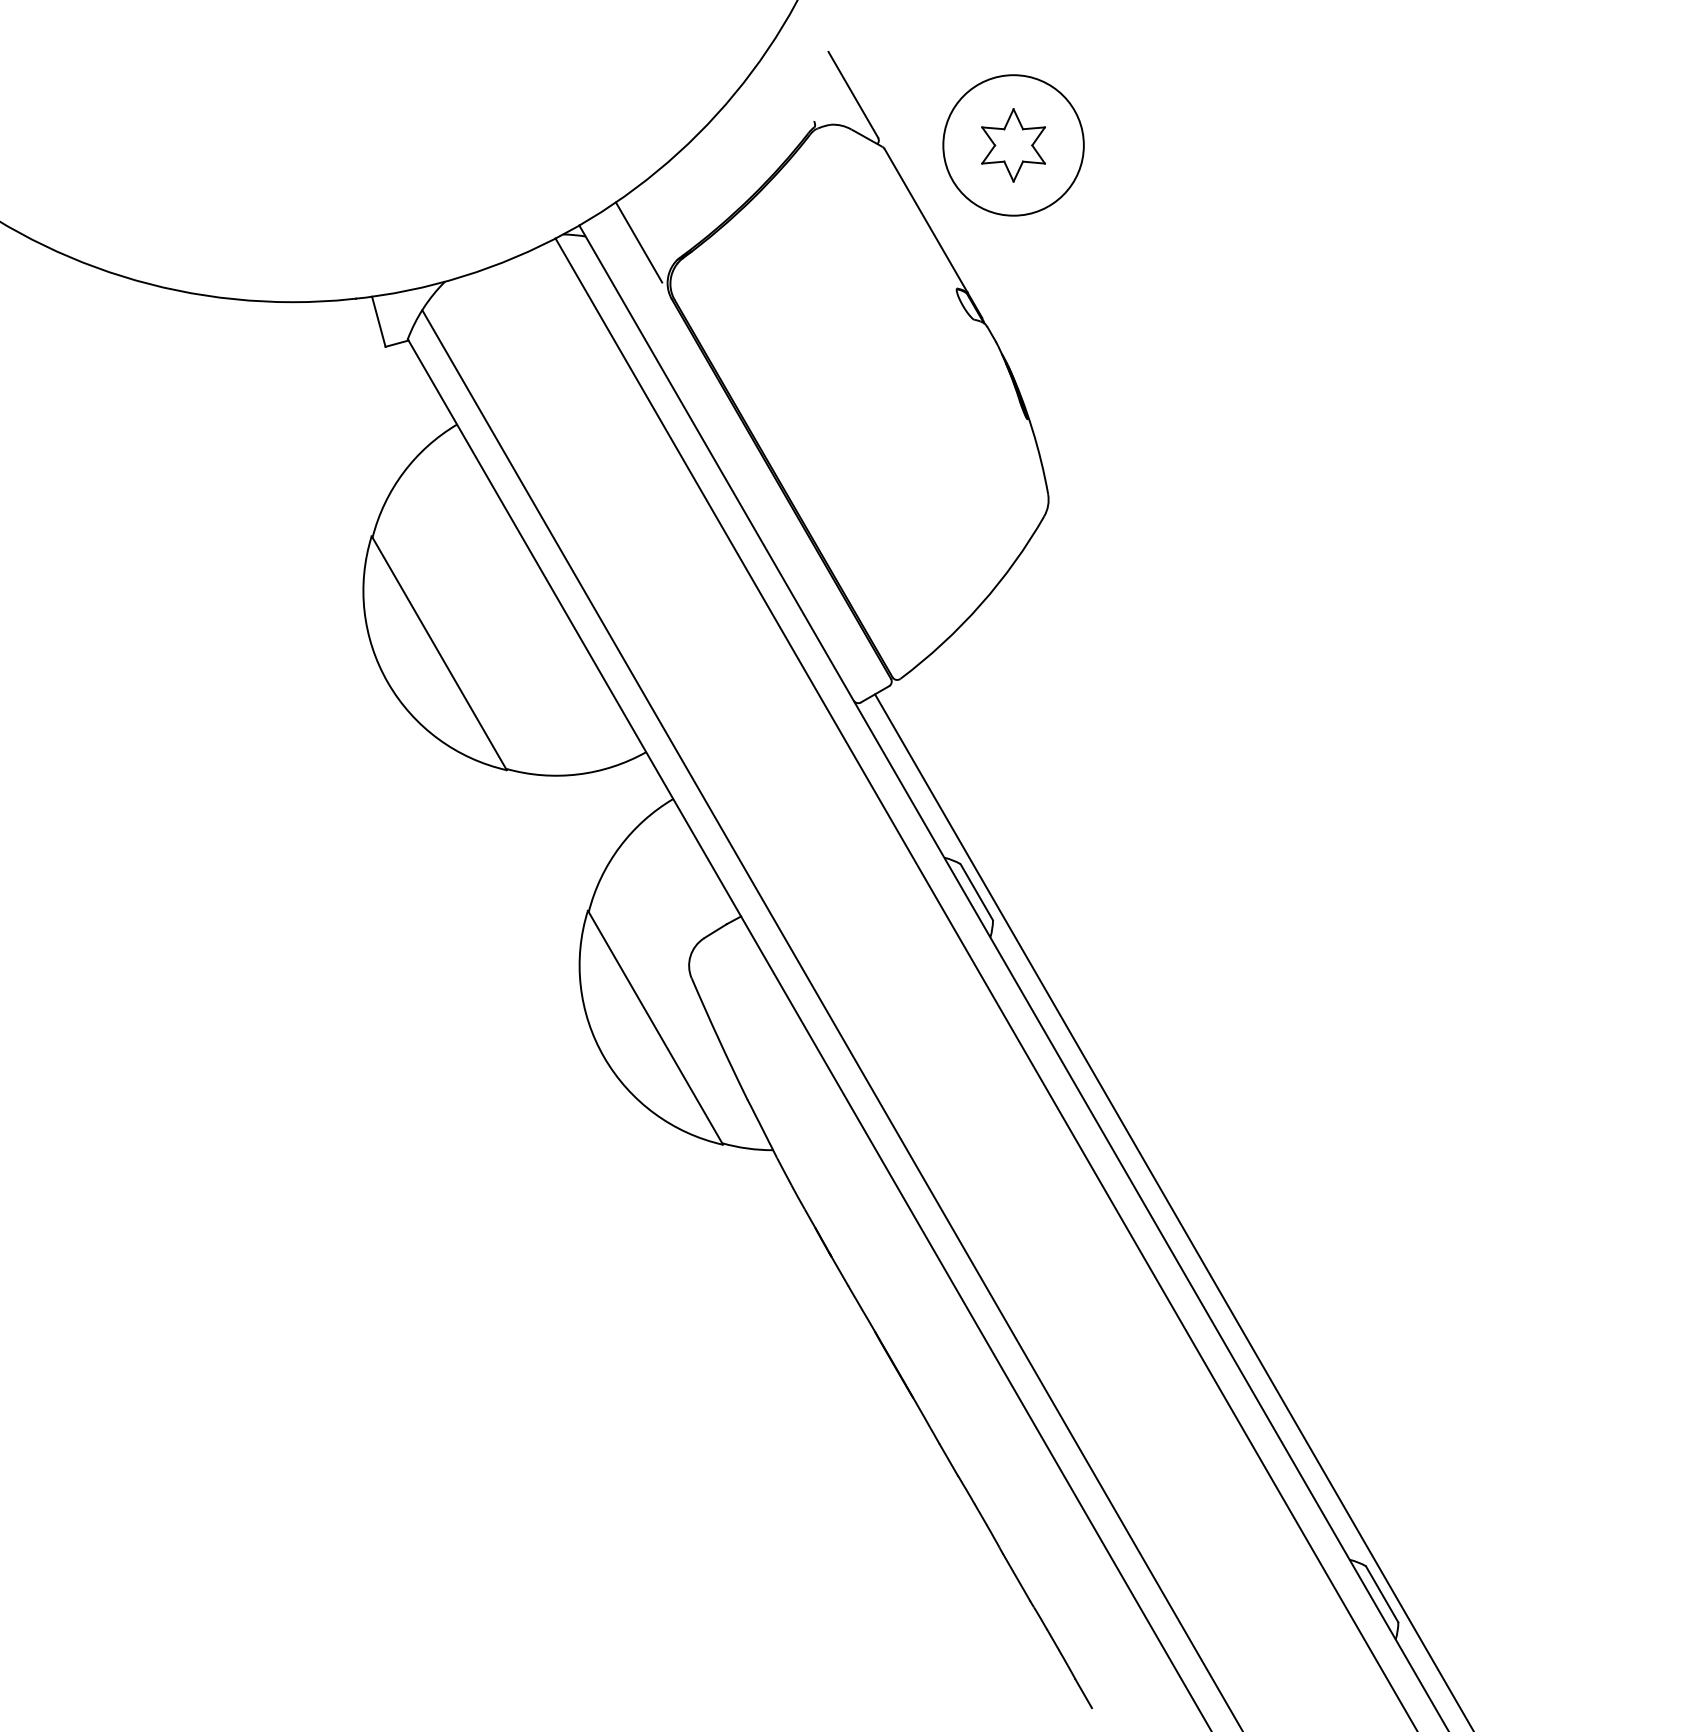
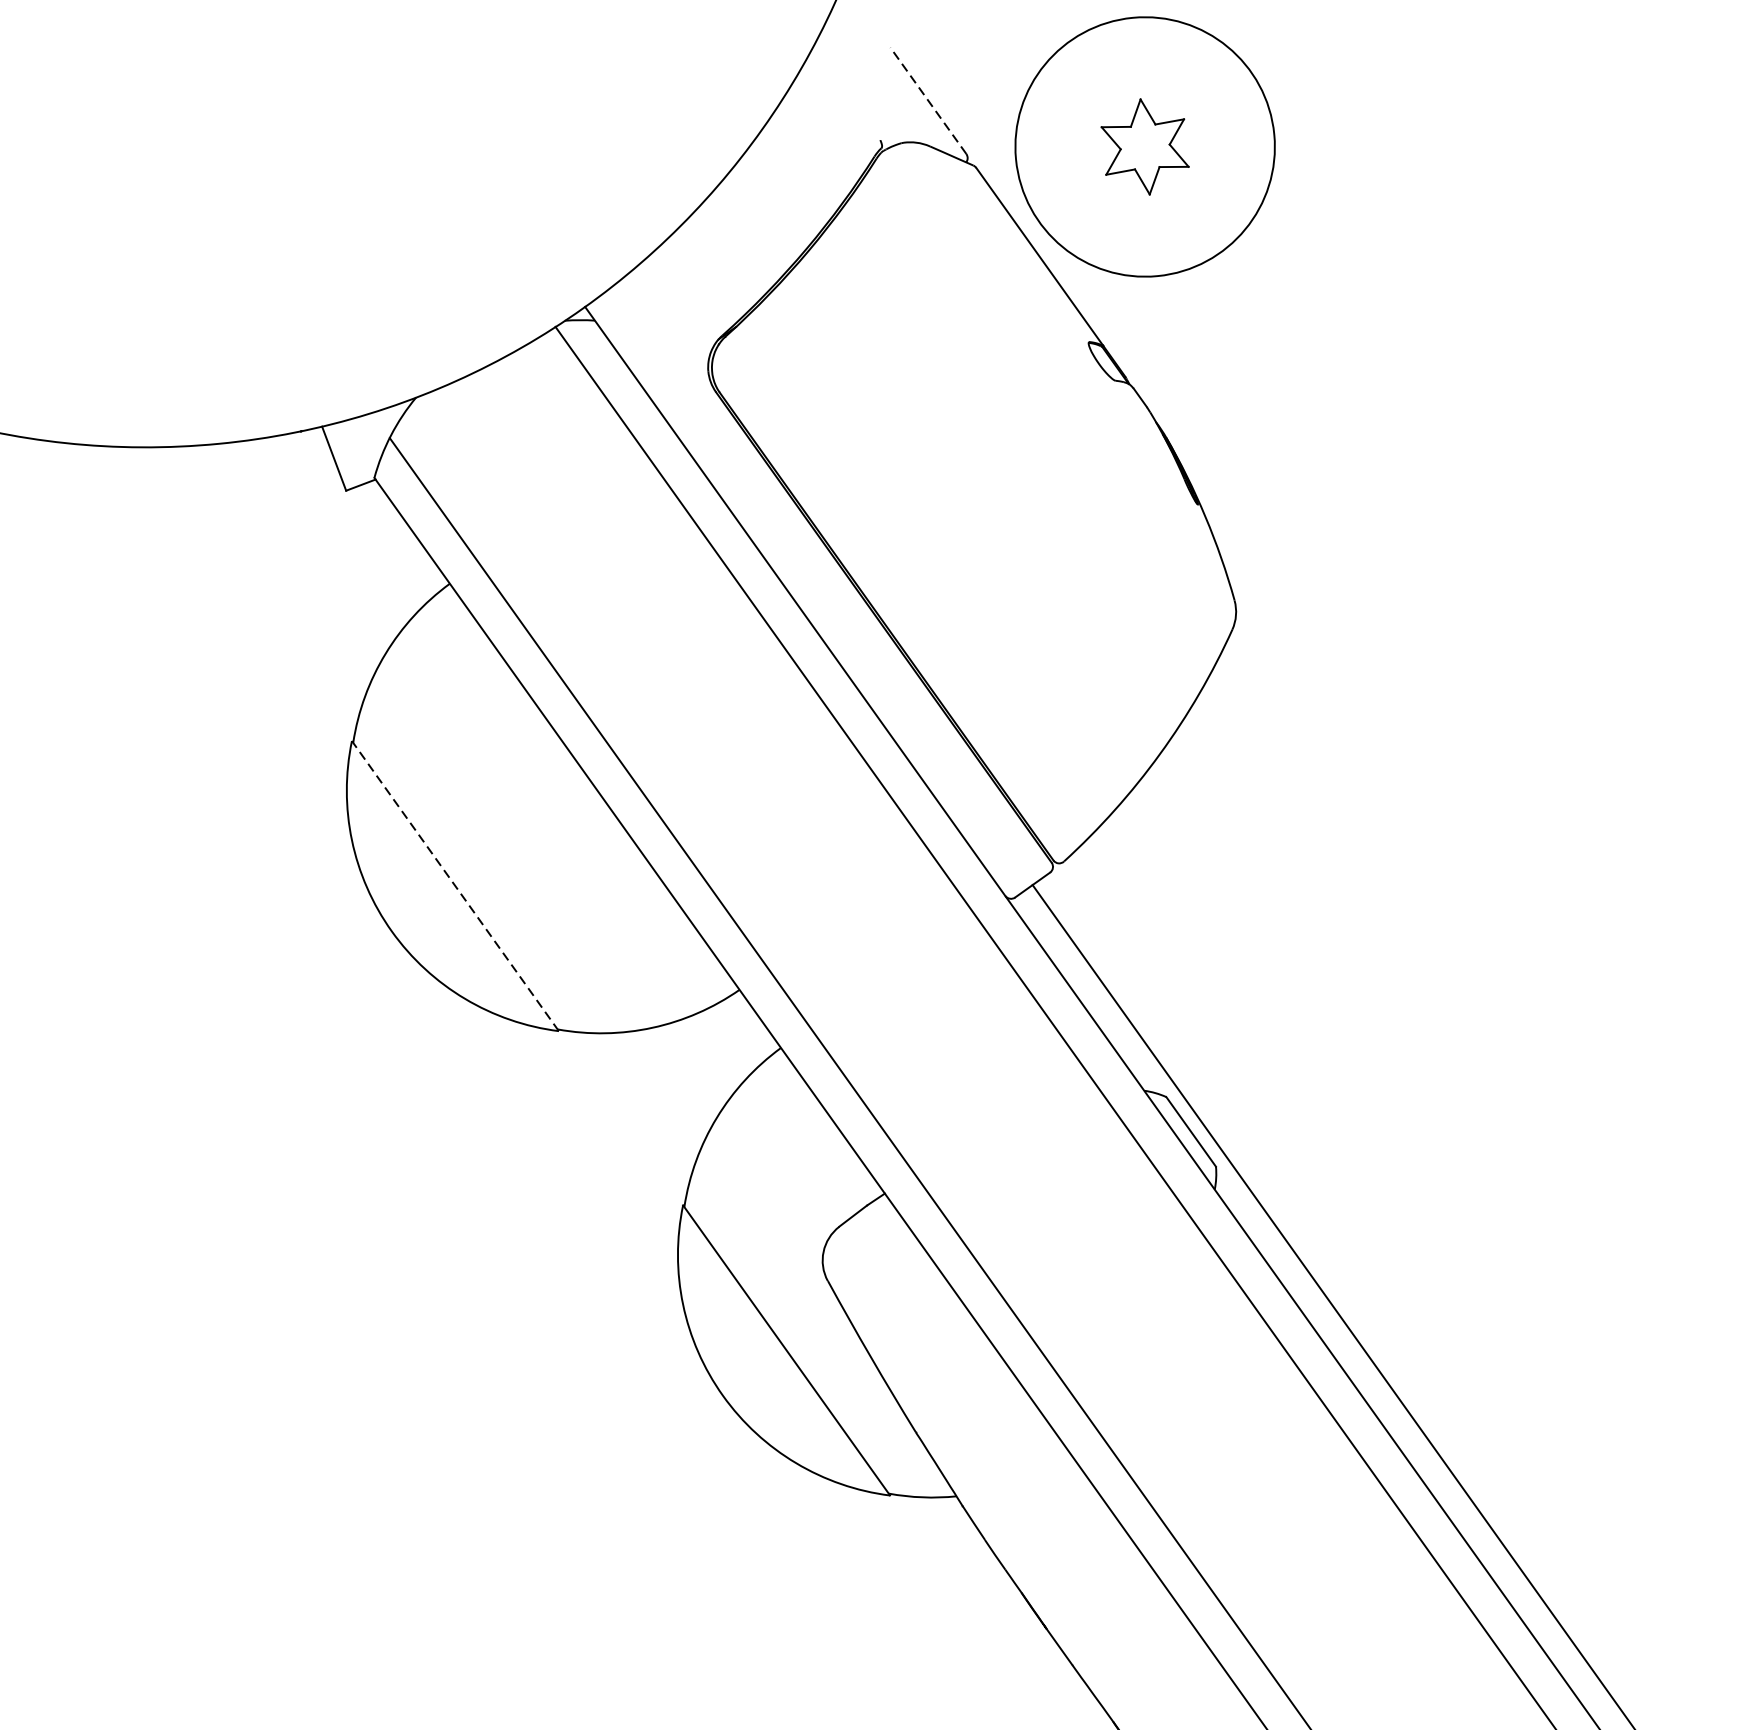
line: (853, 94) -> (928, 100), solid -> dashed
circle: (1013, 145) -> (1145, 147), size x1.4
line: (638, 242) -> (665, 321), removed
line: (439, 652) -> (455, 885), solid -> dashed

